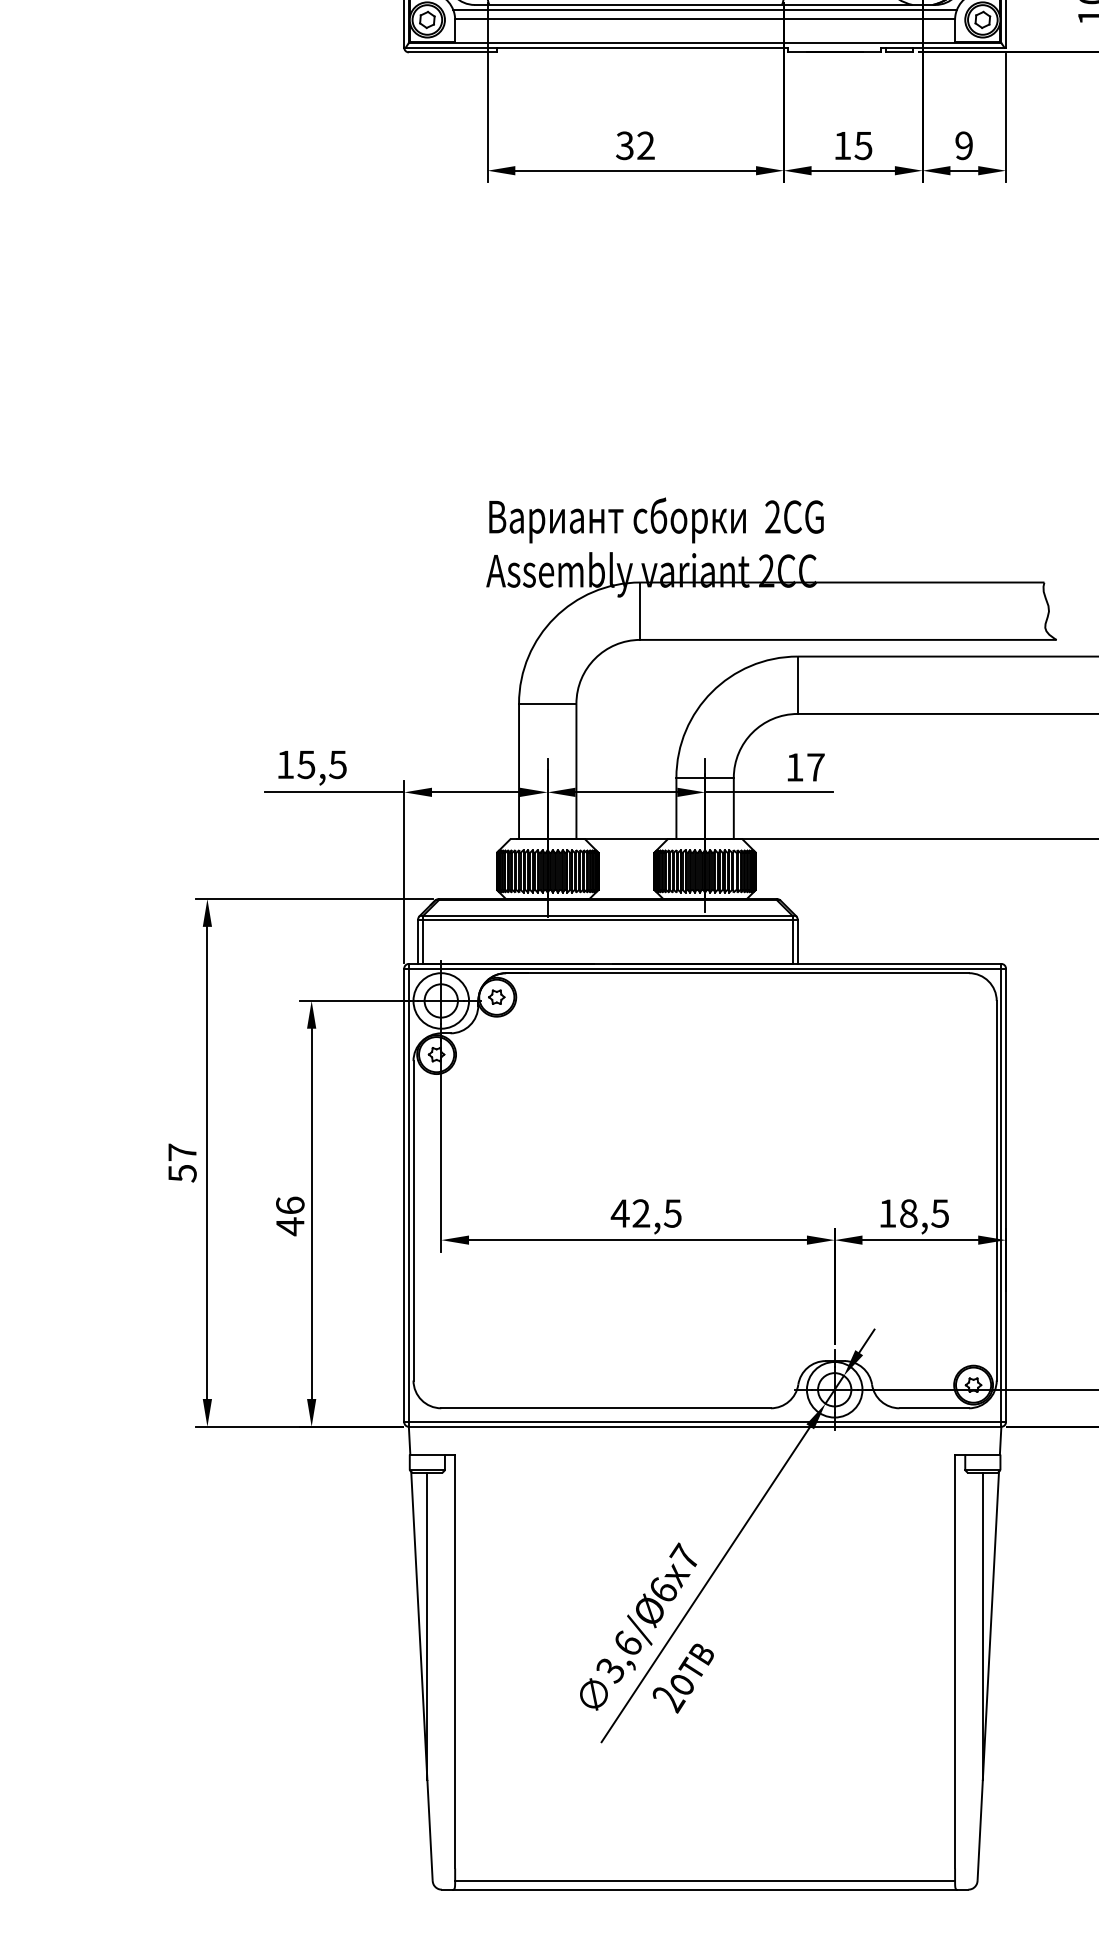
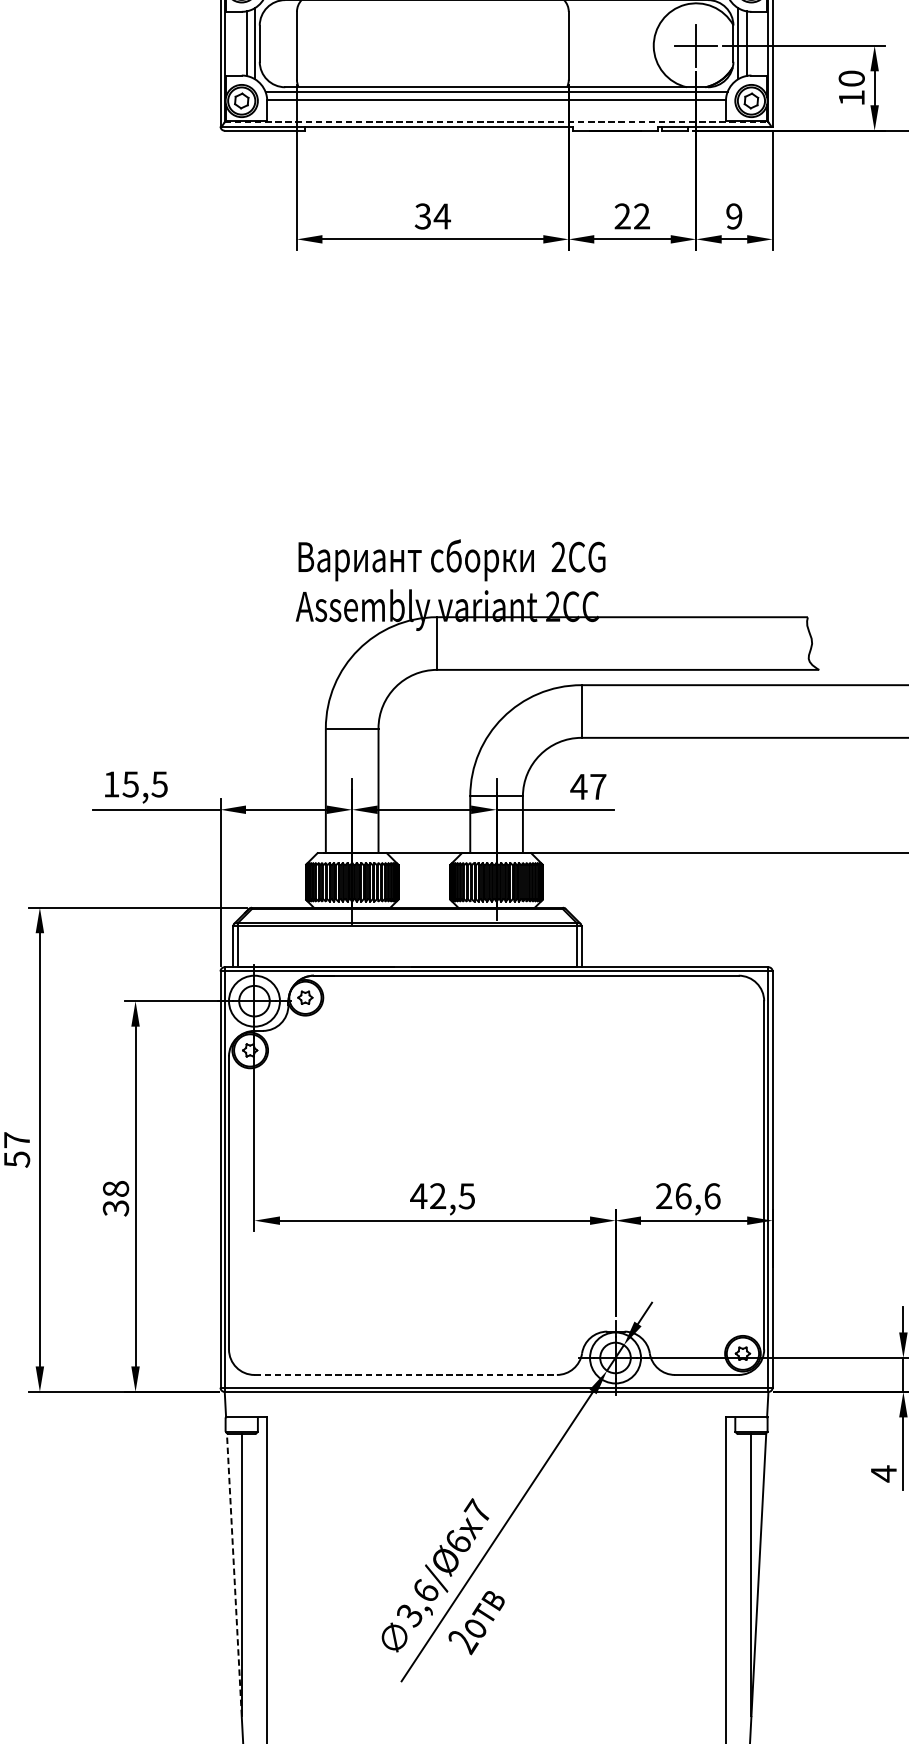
line: (705, 43) -> (496, 122), solid -> dashed
text: (645, 145) -> (441, 216), 32 -> 34
text: (852, 145) -> (631, 216), 15 -> 22
text: (794, 767) -> (578, 786), 17 -> 47
text: (914, 1213) -> (688, 1196), 18,5 -> 26,6
text: (290, 1216) -> (116, 1198), 46 -> 38
line: (606, 1408) -> (406, 1375), solid -> dashed
line: (419, 1625) -> (234, 1574), solid -> dashed

